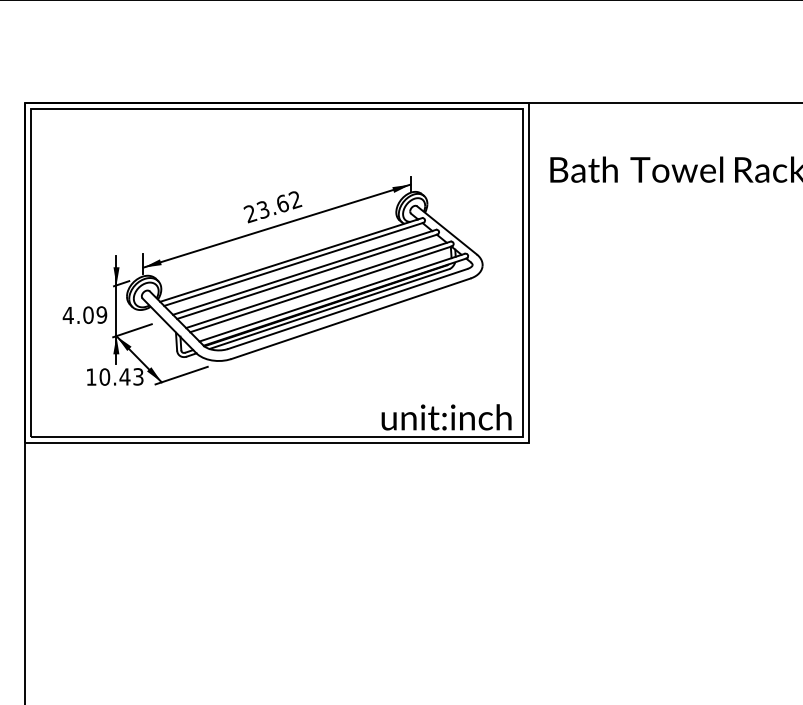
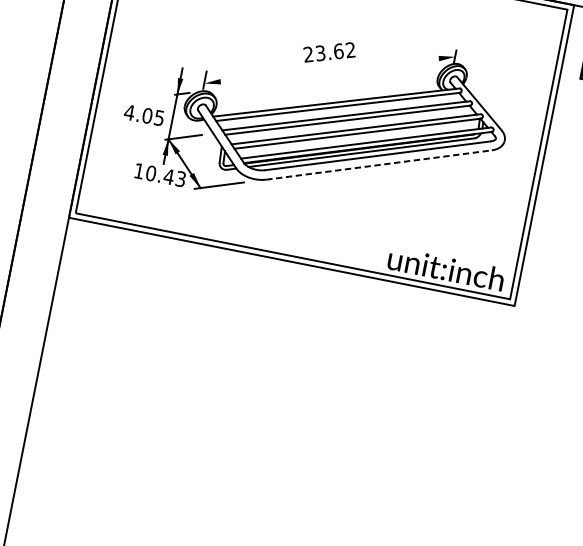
line: (276, 225) -> (329, 69), removed
text: (101, 314) -> (159, 117), 4.09 -> 4.05
line: (351, 318) -> (379, 164), solid -> dashed

